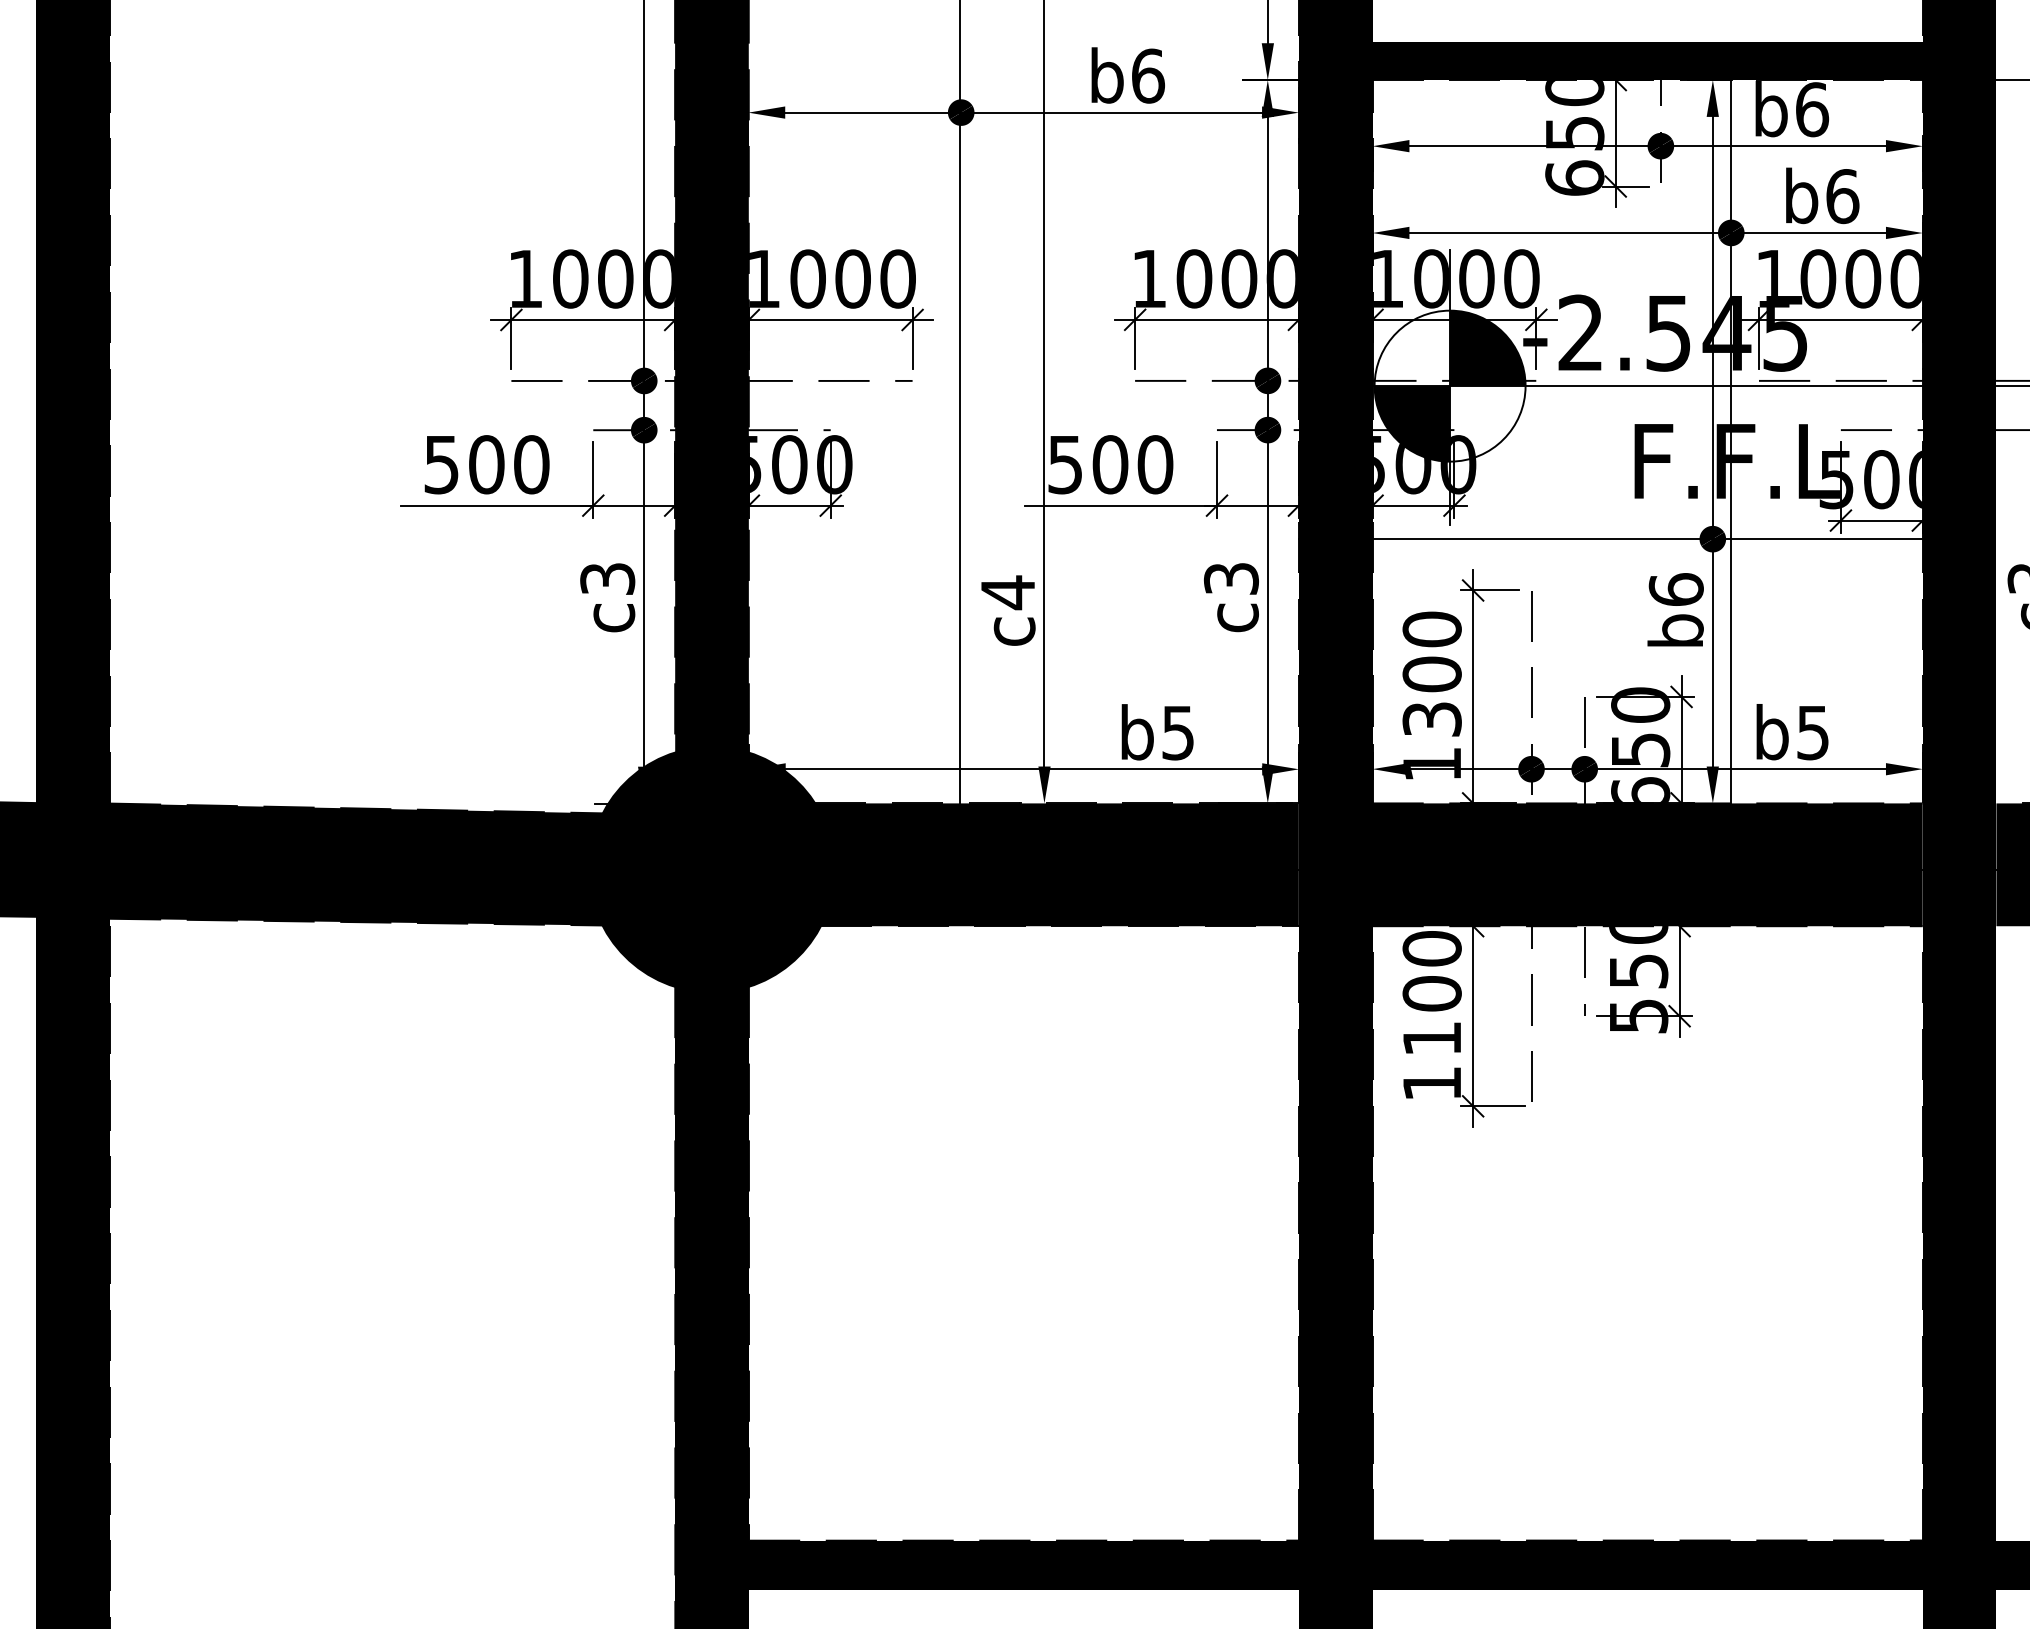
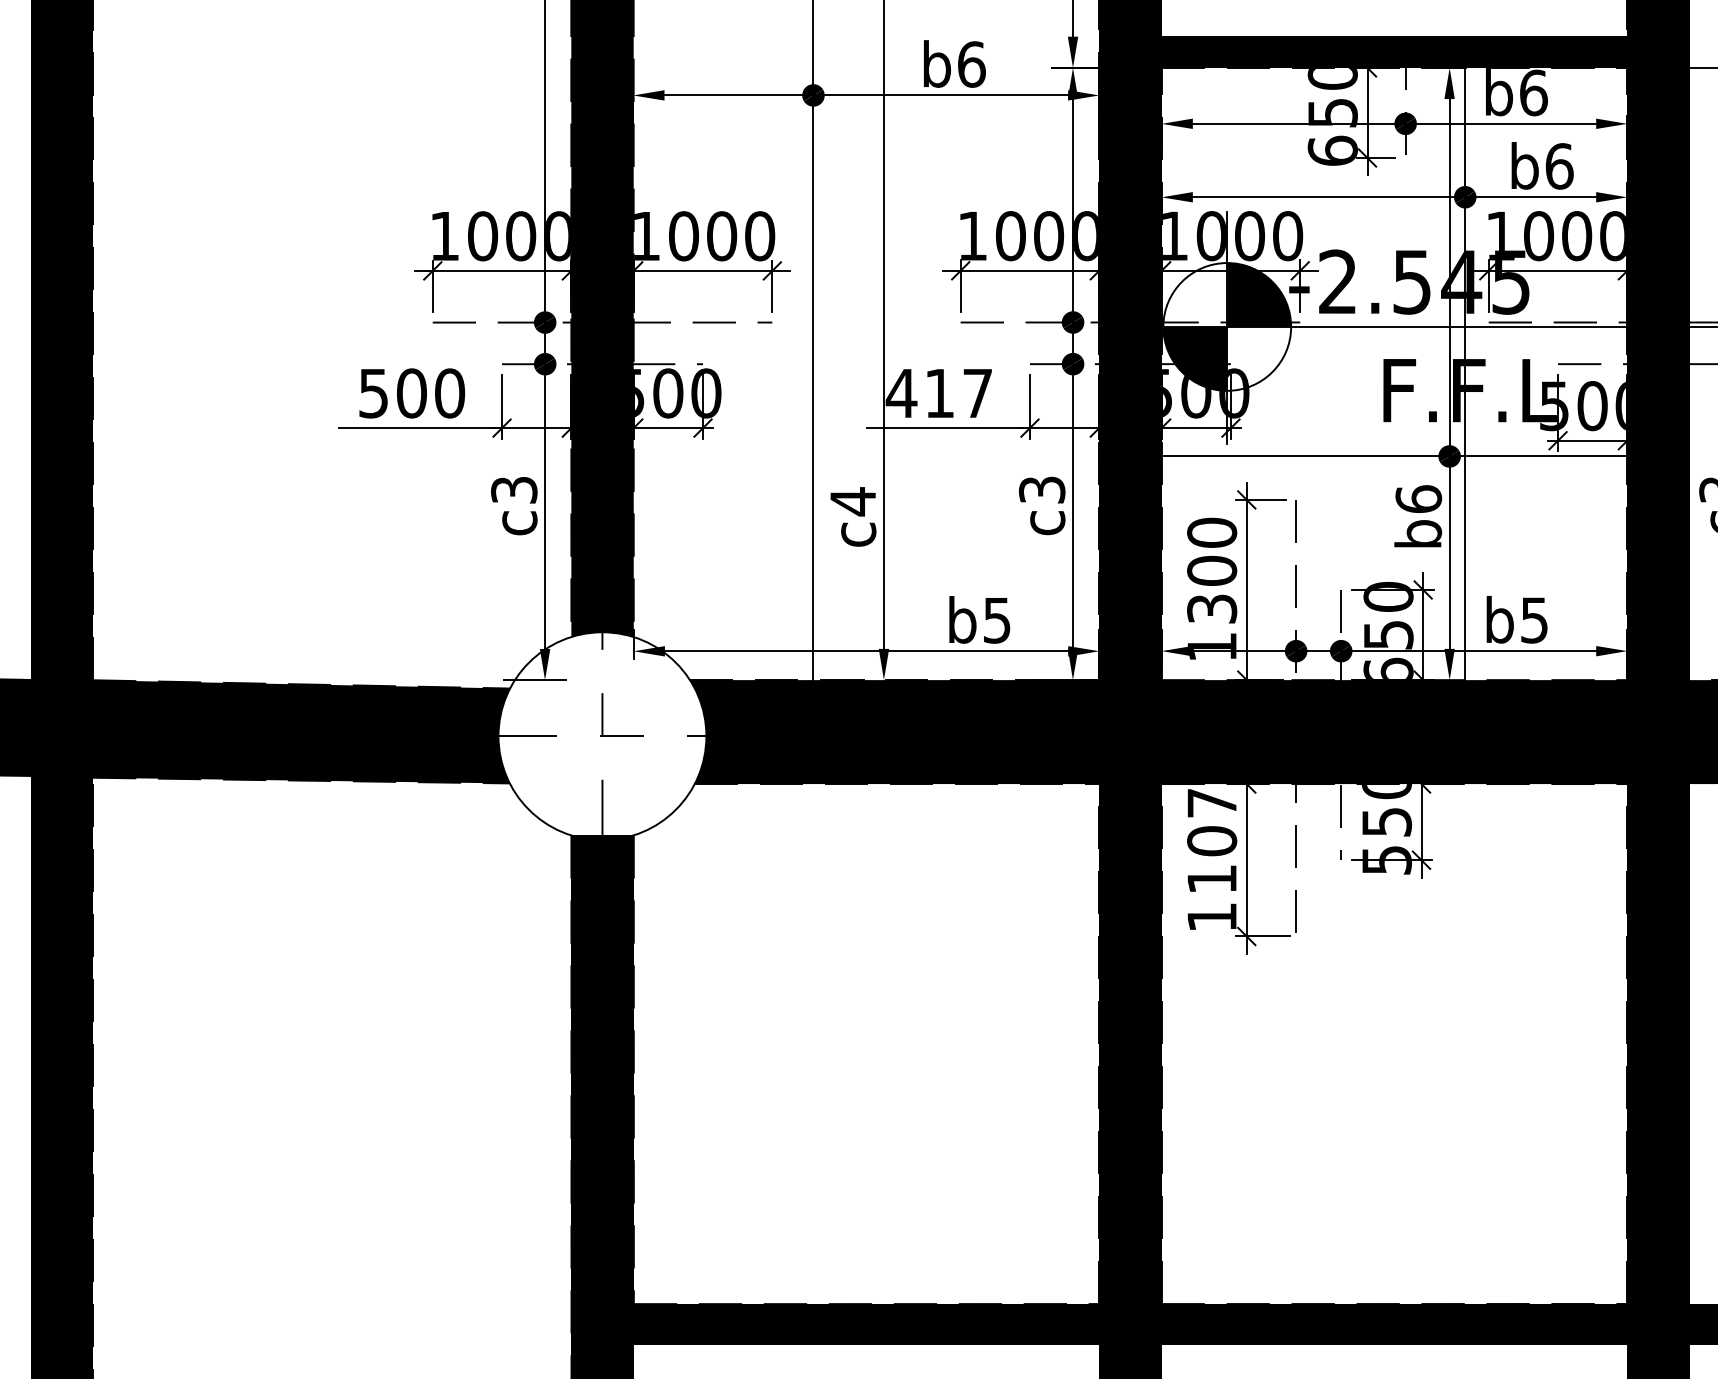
text: (1109, 464) -> (938, 393), 500 -> 417
fill: (711, 869) -> (602, 736), removed
text: (1431, 948) -> (1211, 802), 1100 -> 1107

